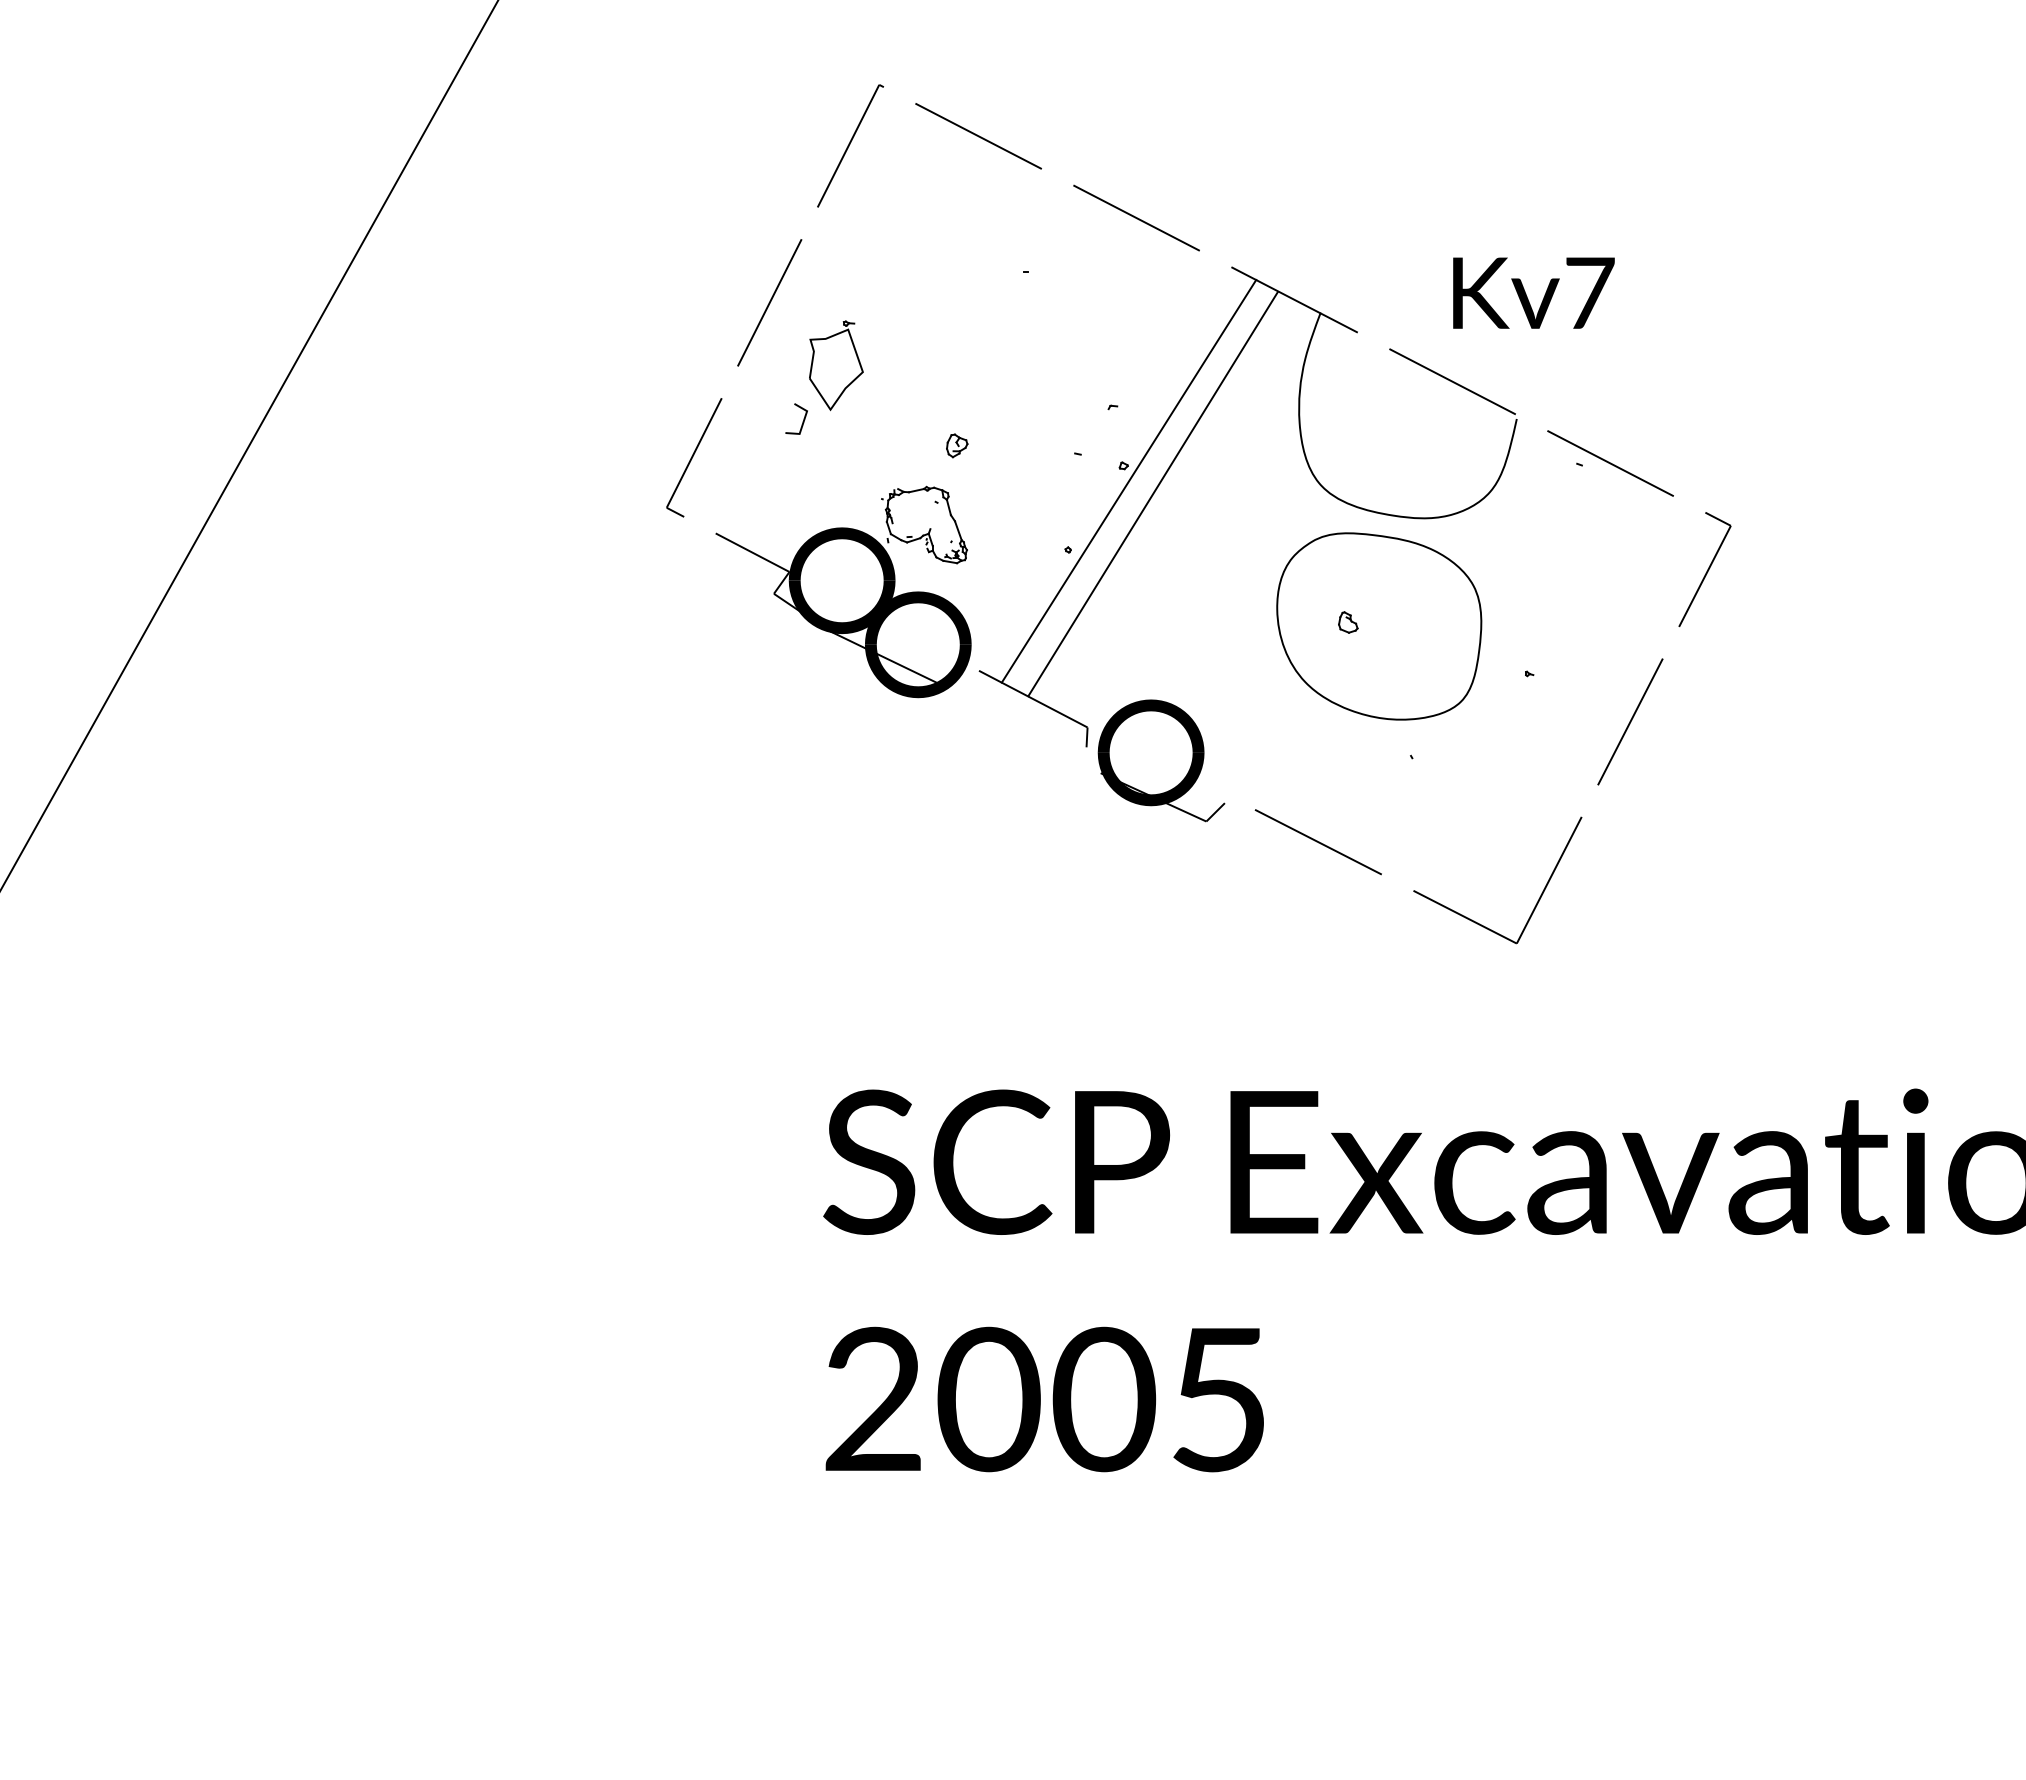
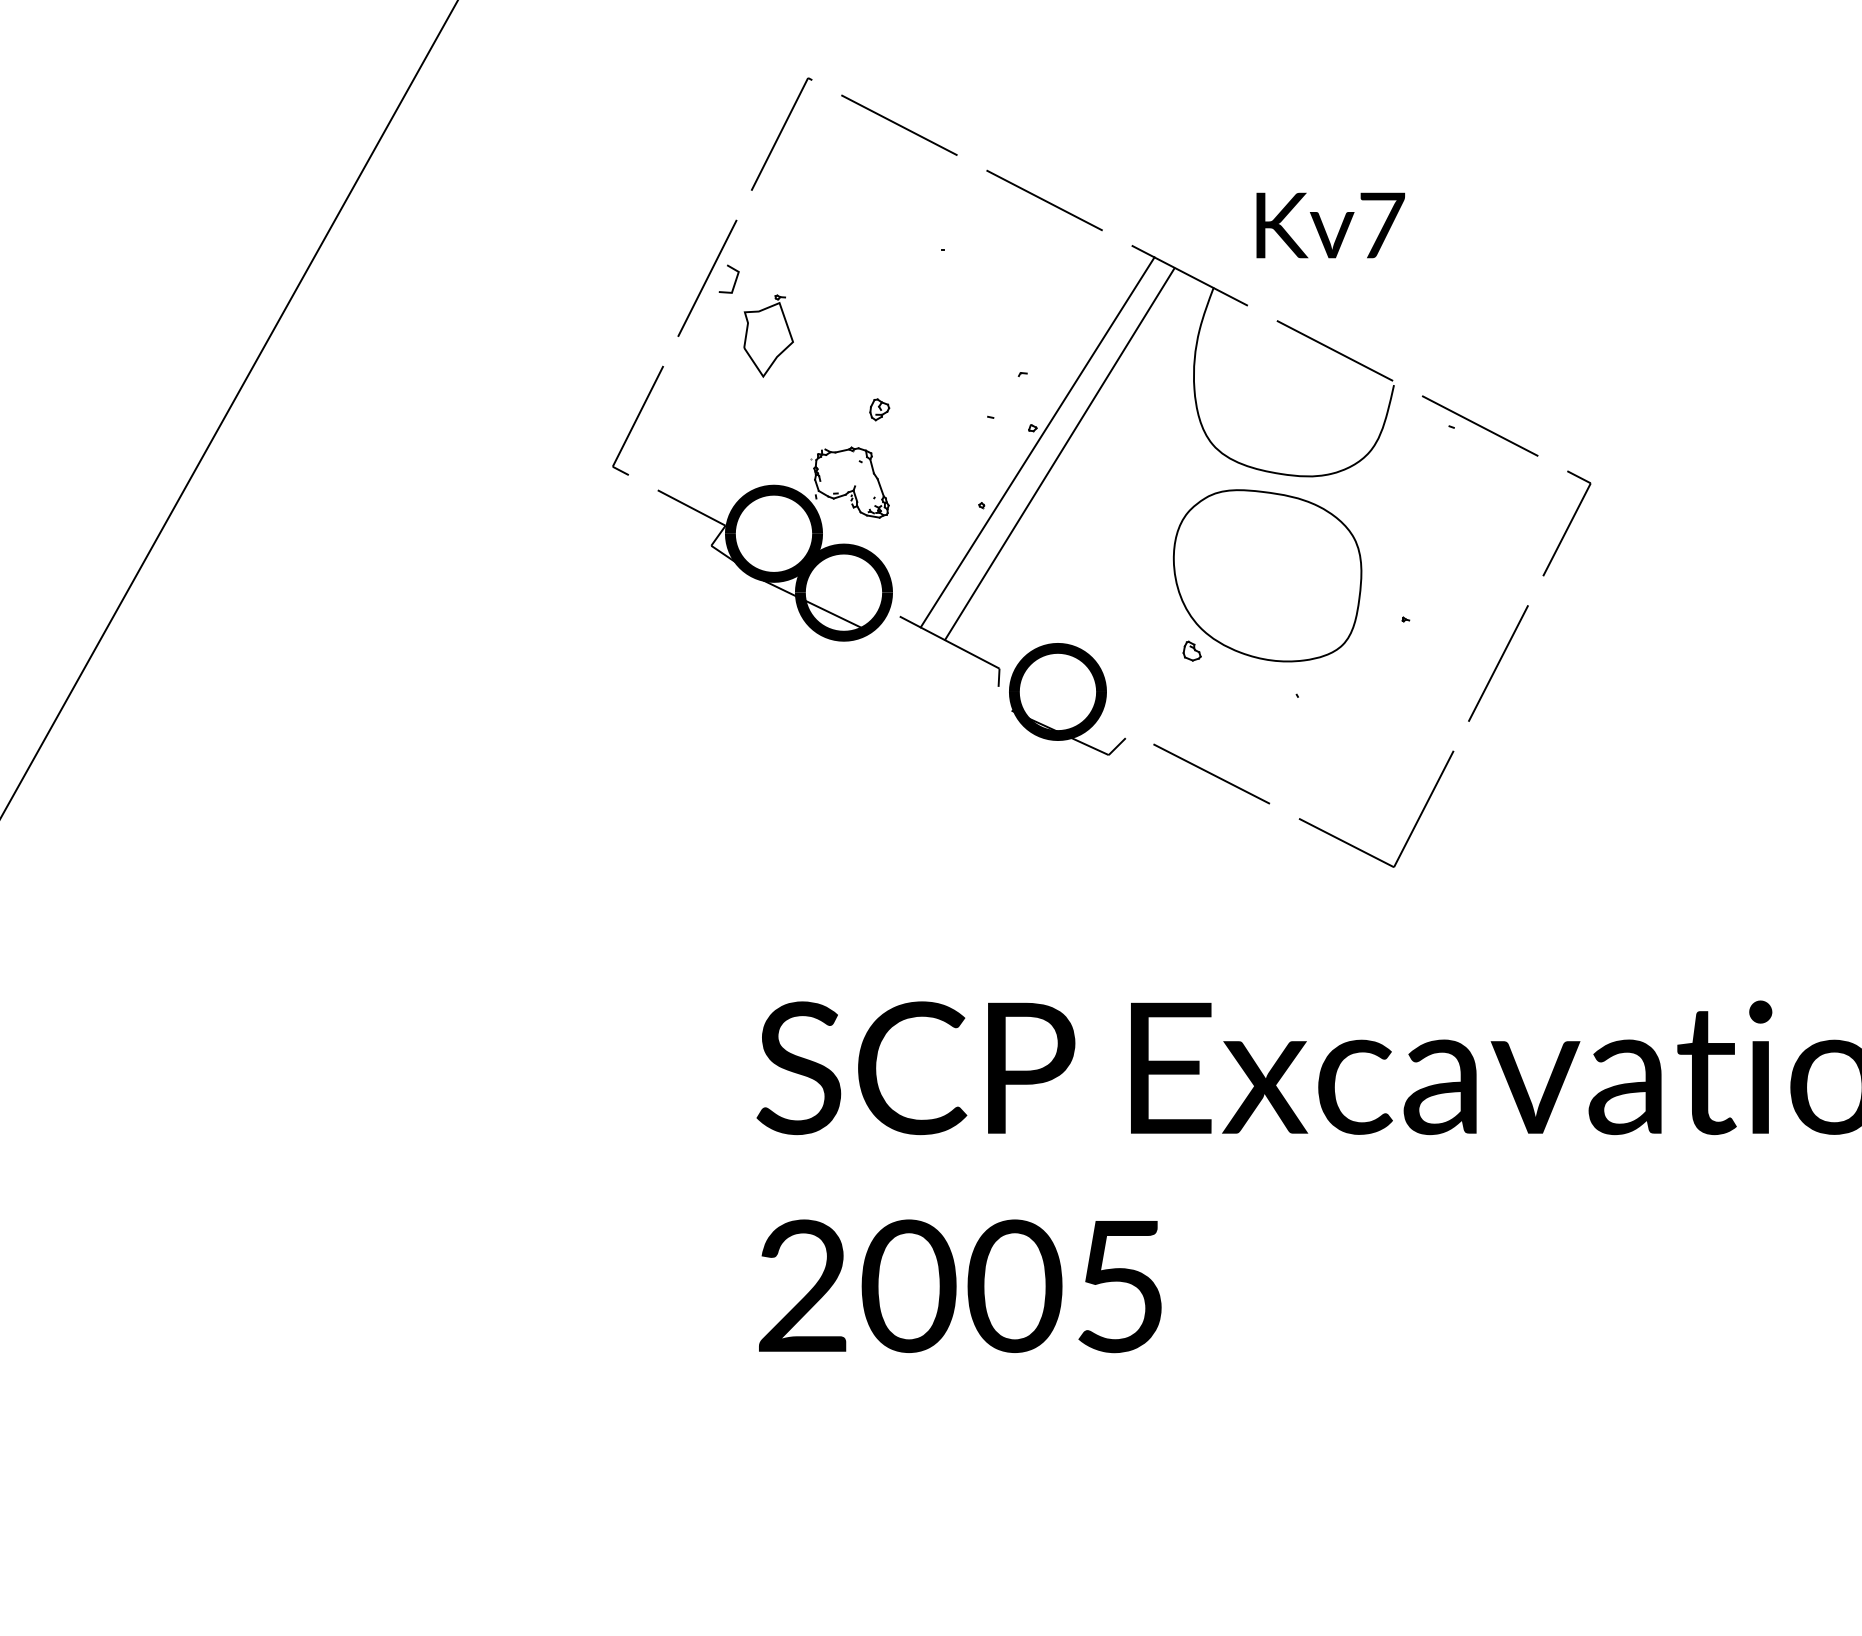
text: (1533, 293) -> (1330, 225), moved
line: (802, 421) -> (734, 281), moved
part: (1347, 621) -> (1191, 650), moved

